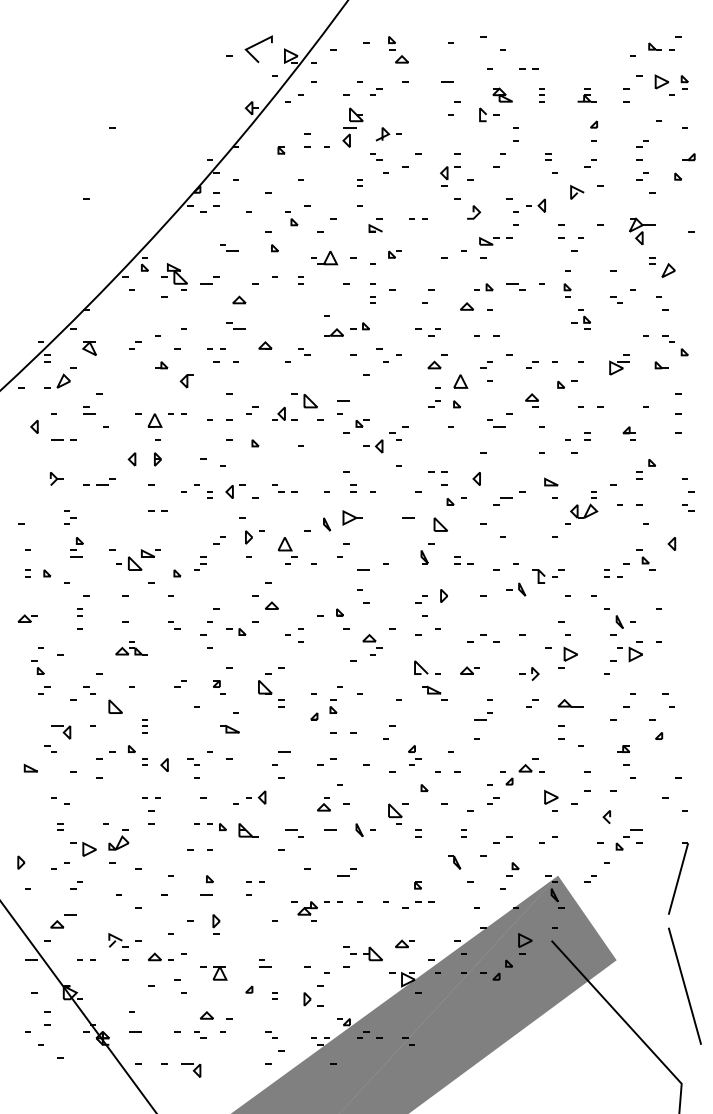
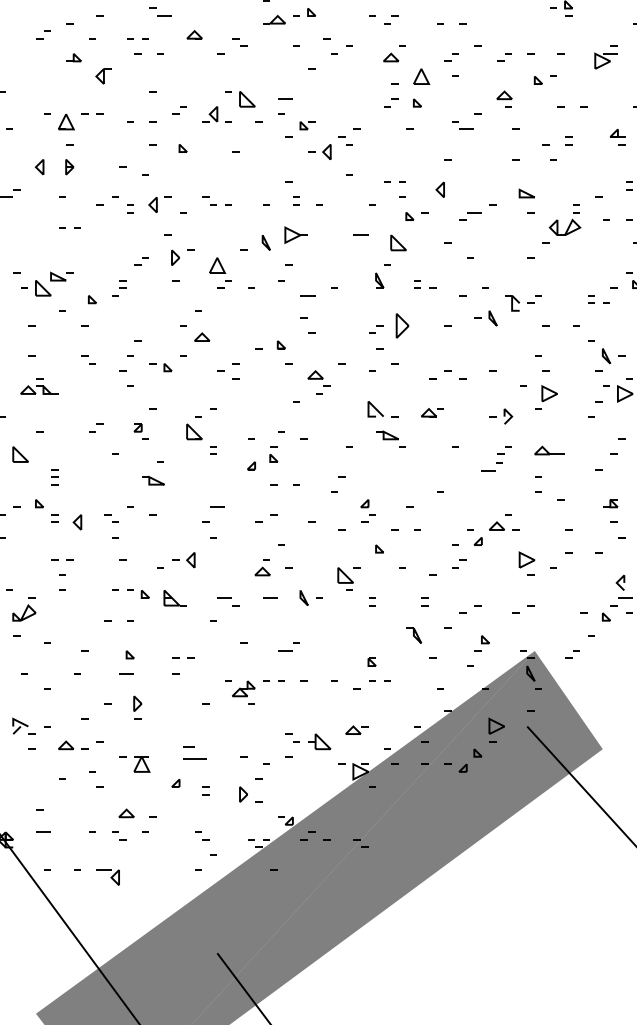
part: (443, 595) -> (401, 325), size x1.6
part: (483, 716) -> (492, 467), moved
line: (606, 815) -> (620, 580), moved
part: (265, 963) -> (194, 752), size x1.6

